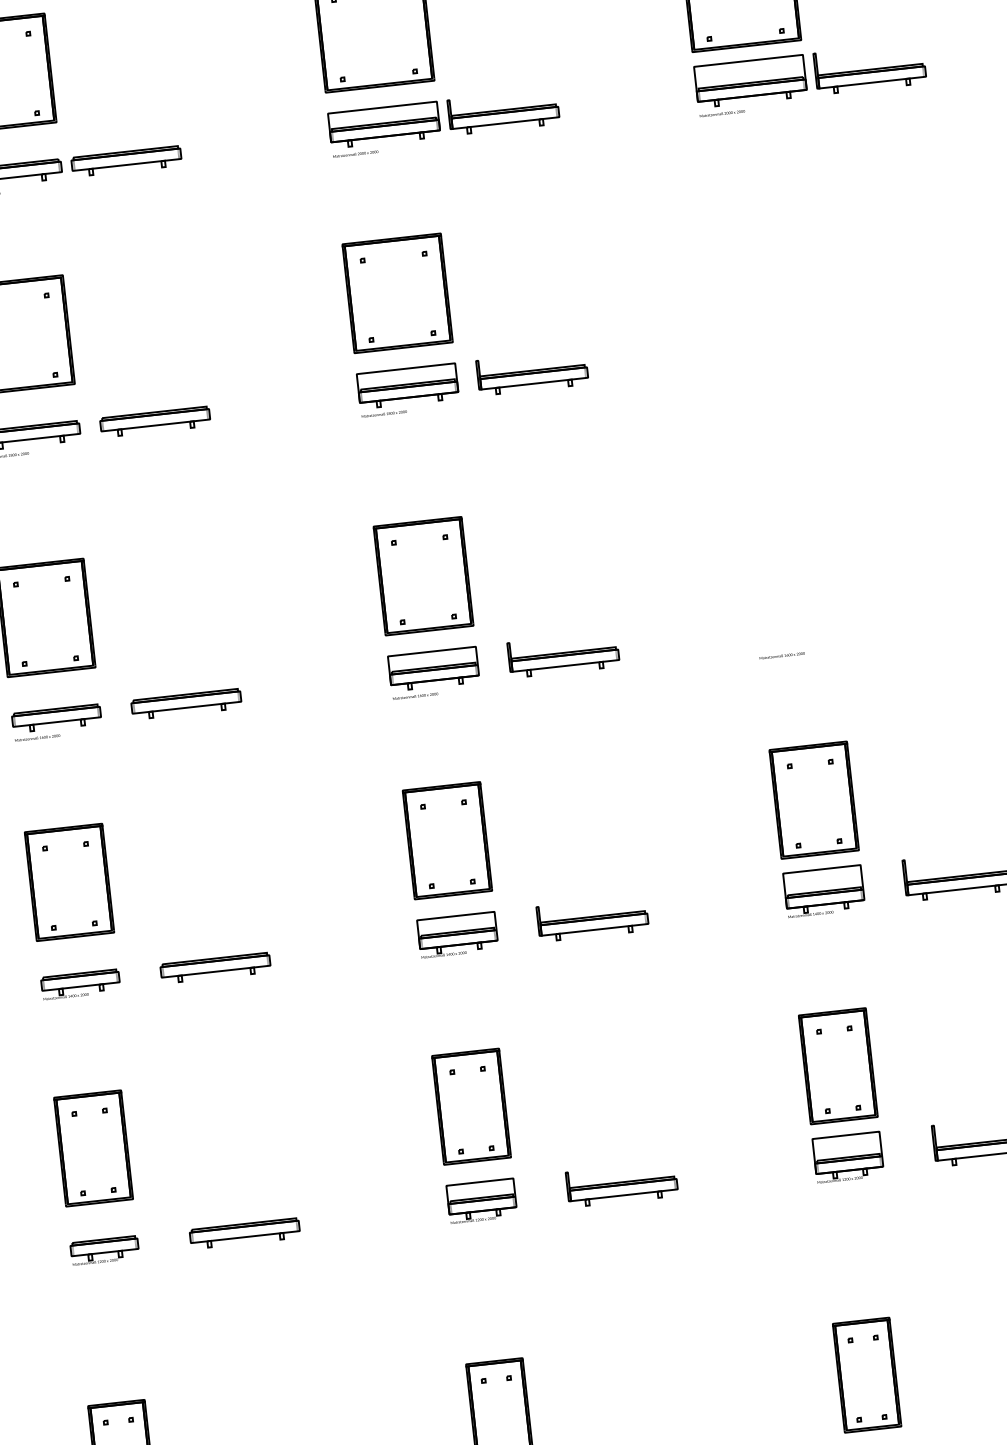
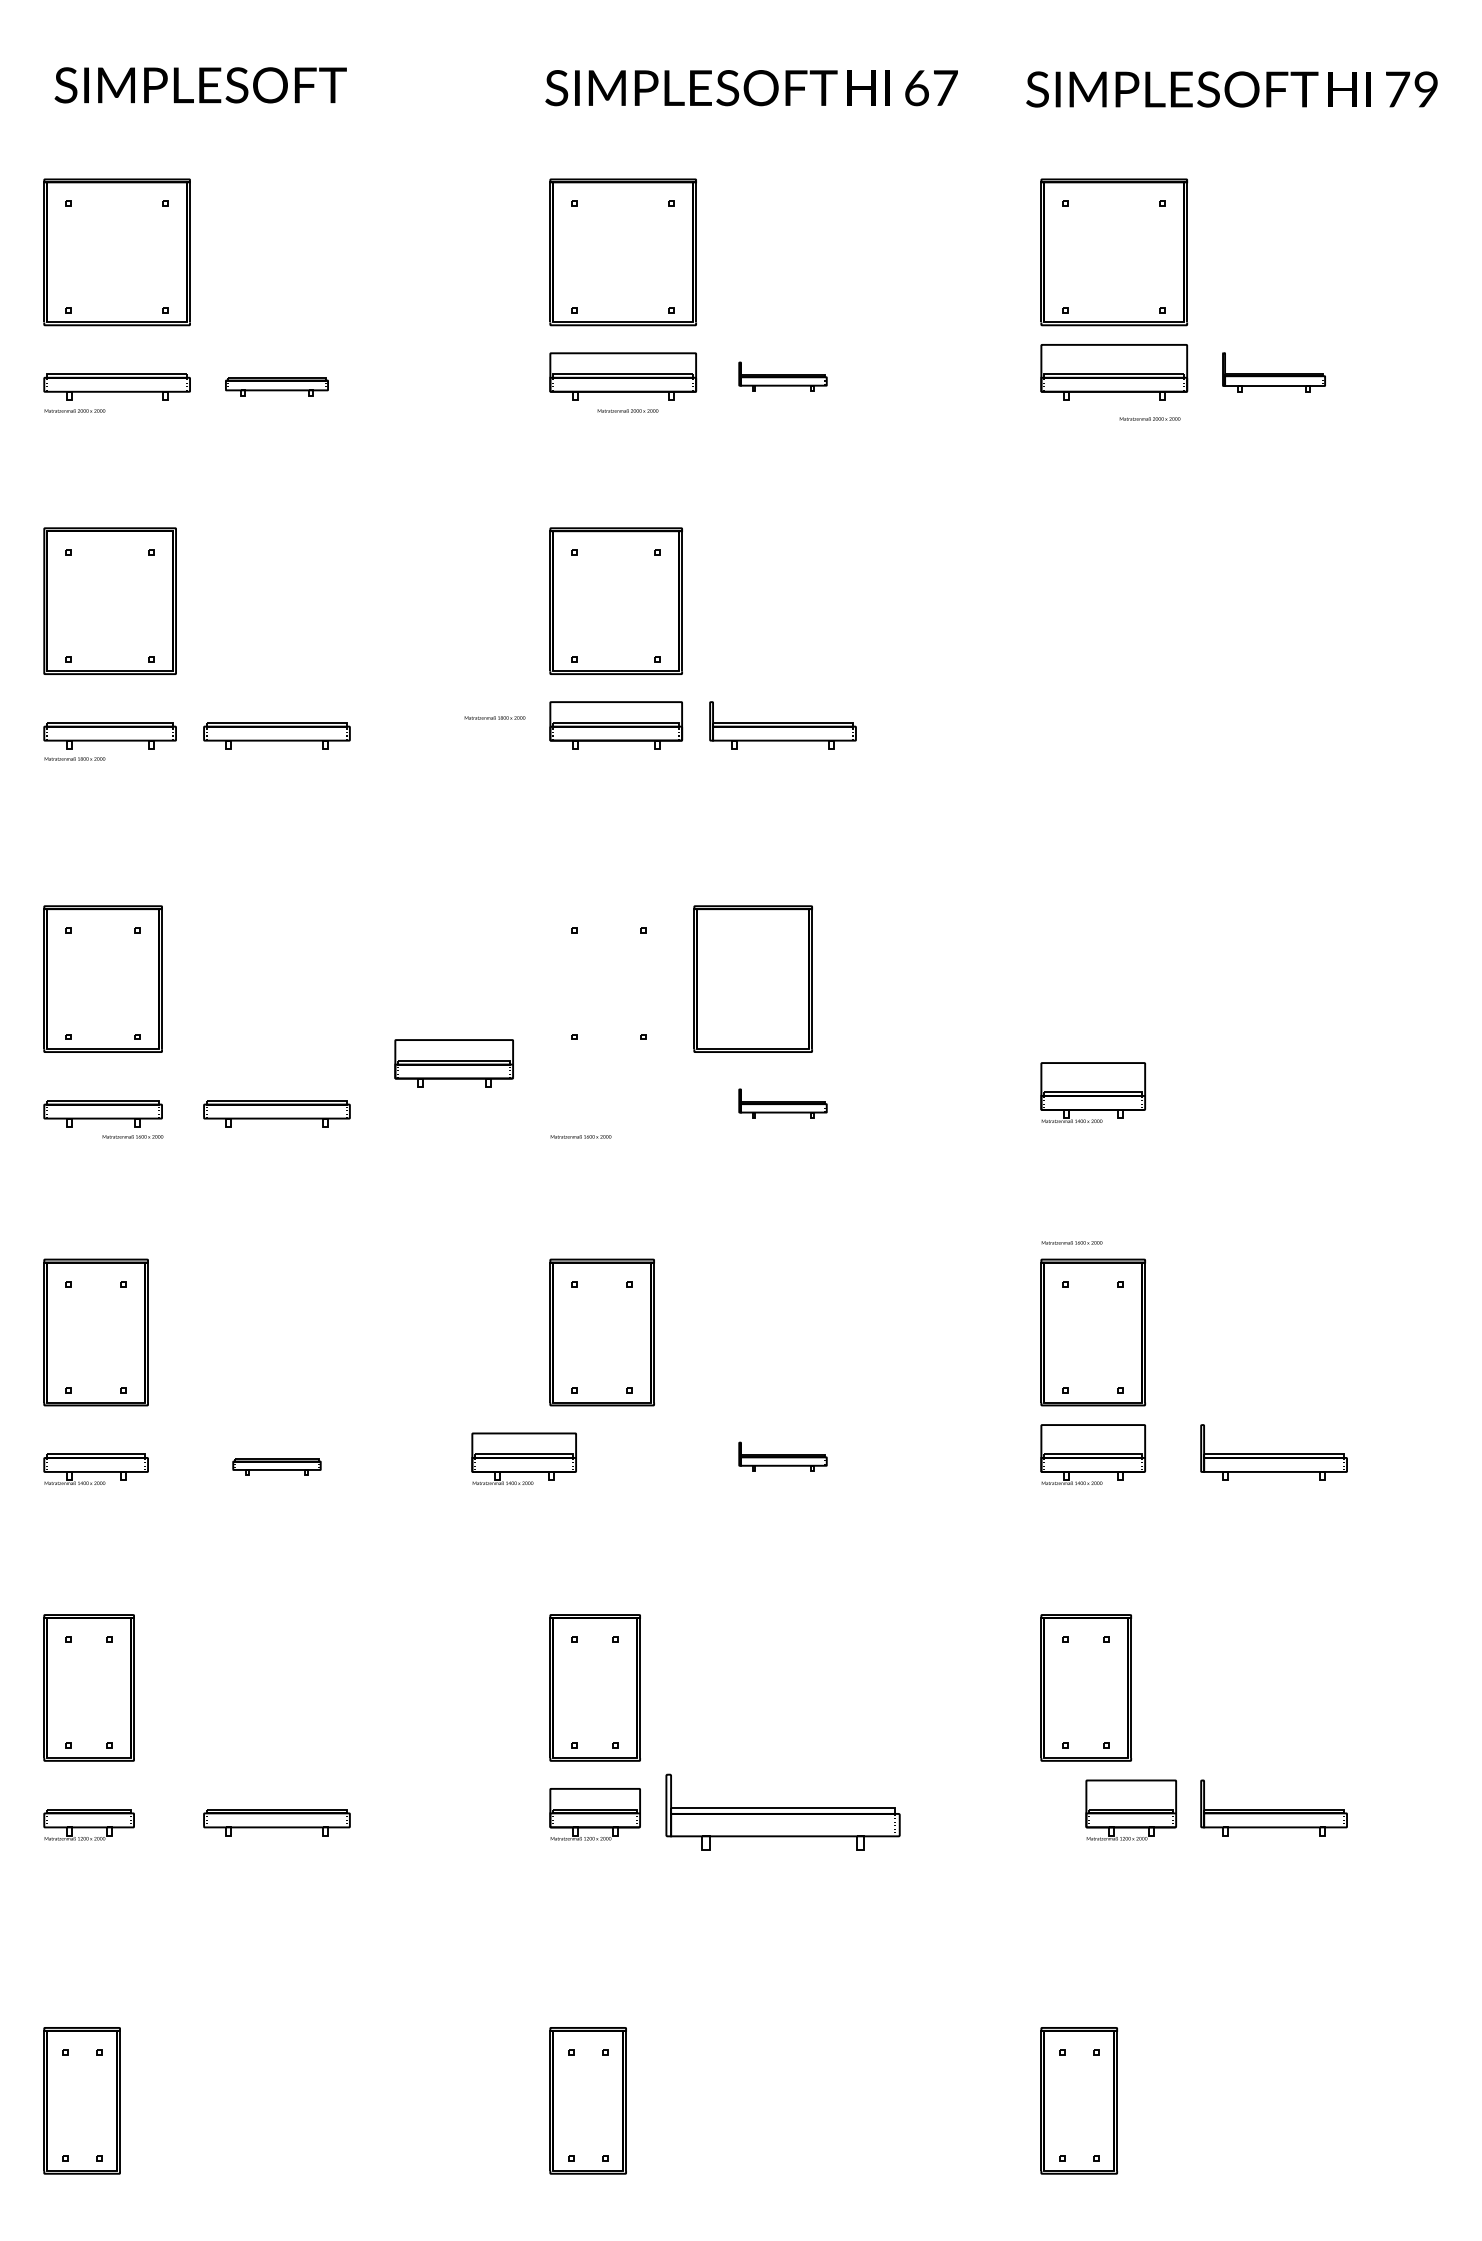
part: (869, 68) -> (1273, 372), size x0.7
part: (503, 111) -> (782, 376), size x0.6
text: (721, 113) -> (1149, 418), moved
text: (355, 153) -> (627, 410), moved
part: (126, 161) -> (276, 386), size x0.7
text: (383, 413) -> (494, 717), moved
part: (422, 575) -> (752, 978), moved
part: (793, 621) -> (1092, 1092), added
part: (563, 654) -> (782, 1103), size x0.6
text: (781, 655) -> (1071, 1242), moved
part: (433, 669) -> (453, 1063), moved
text: (37, 737) -> (132, 1136), moved
part: (592, 918) -> (782, 1456), size x0.6
part: (457, 934) -> (523, 1458), moved
part: (215, 967) -> (276, 1466), size x0.6
part: (847, 1157) -> (1130, 1809), moved
part: (621, 1184) -> (782, 1812), size x1.6

